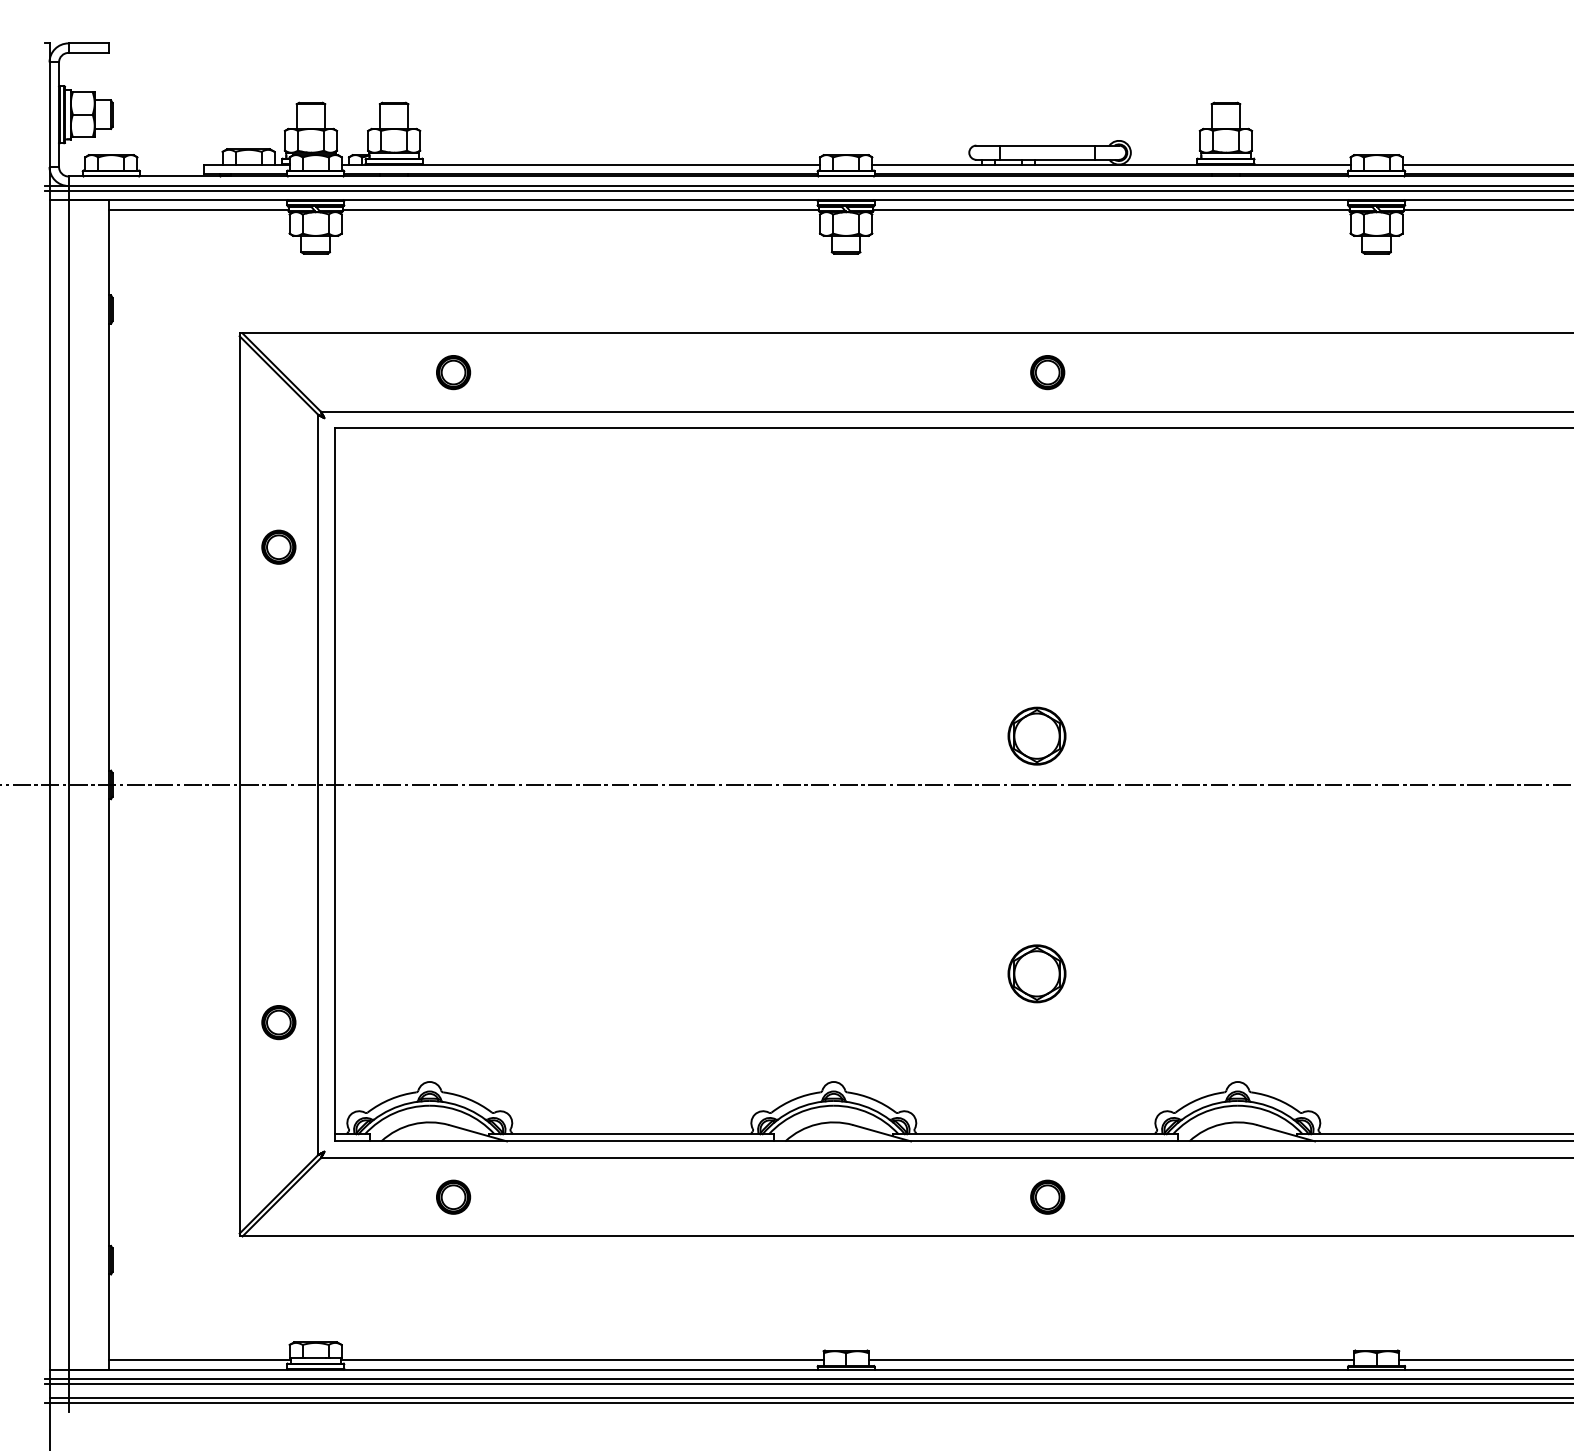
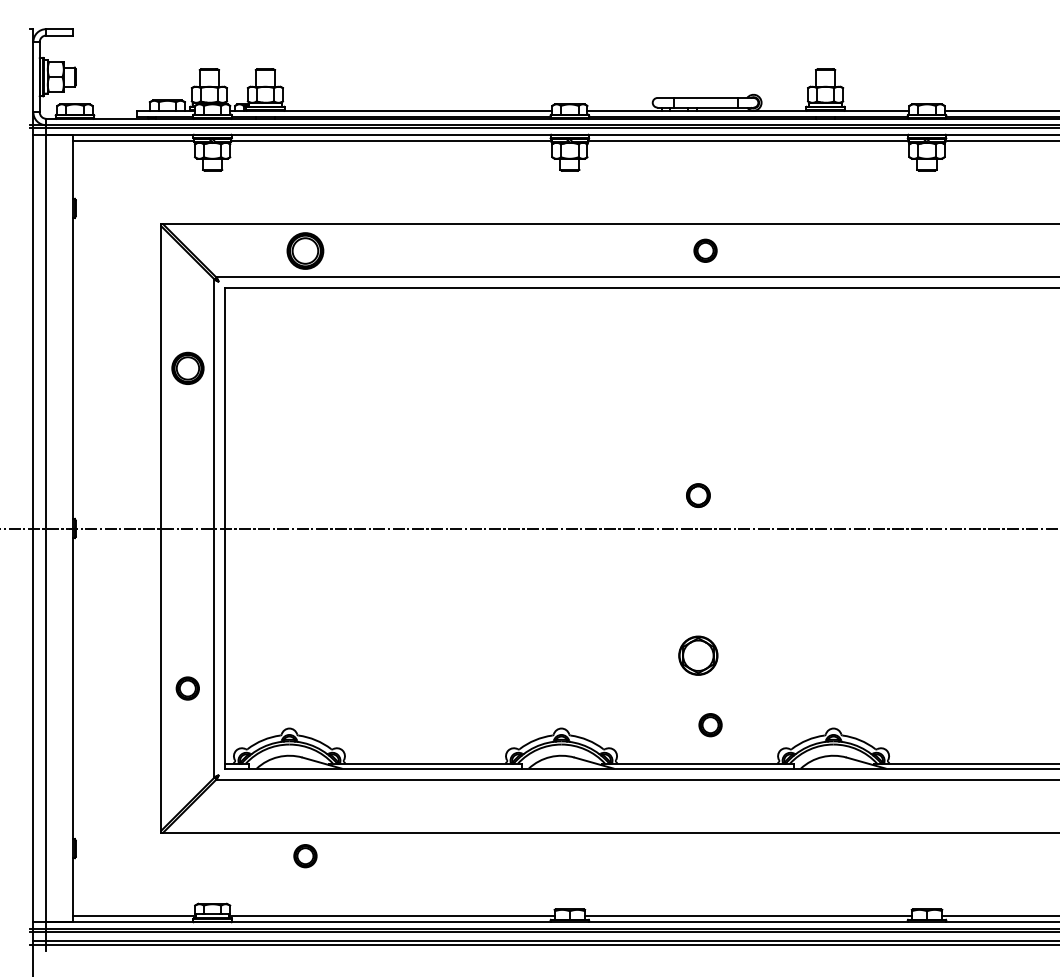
part: (453, 372) -> (305, 250), size x1.6
part: (278, 547) -> (187, 368), size x1.4
part: (1037, 735) -> (698, 495), size x0.6
part: (453, 1197) -> (305, 856), moved
part: (1047, 1197) -> (710, 725), moved

